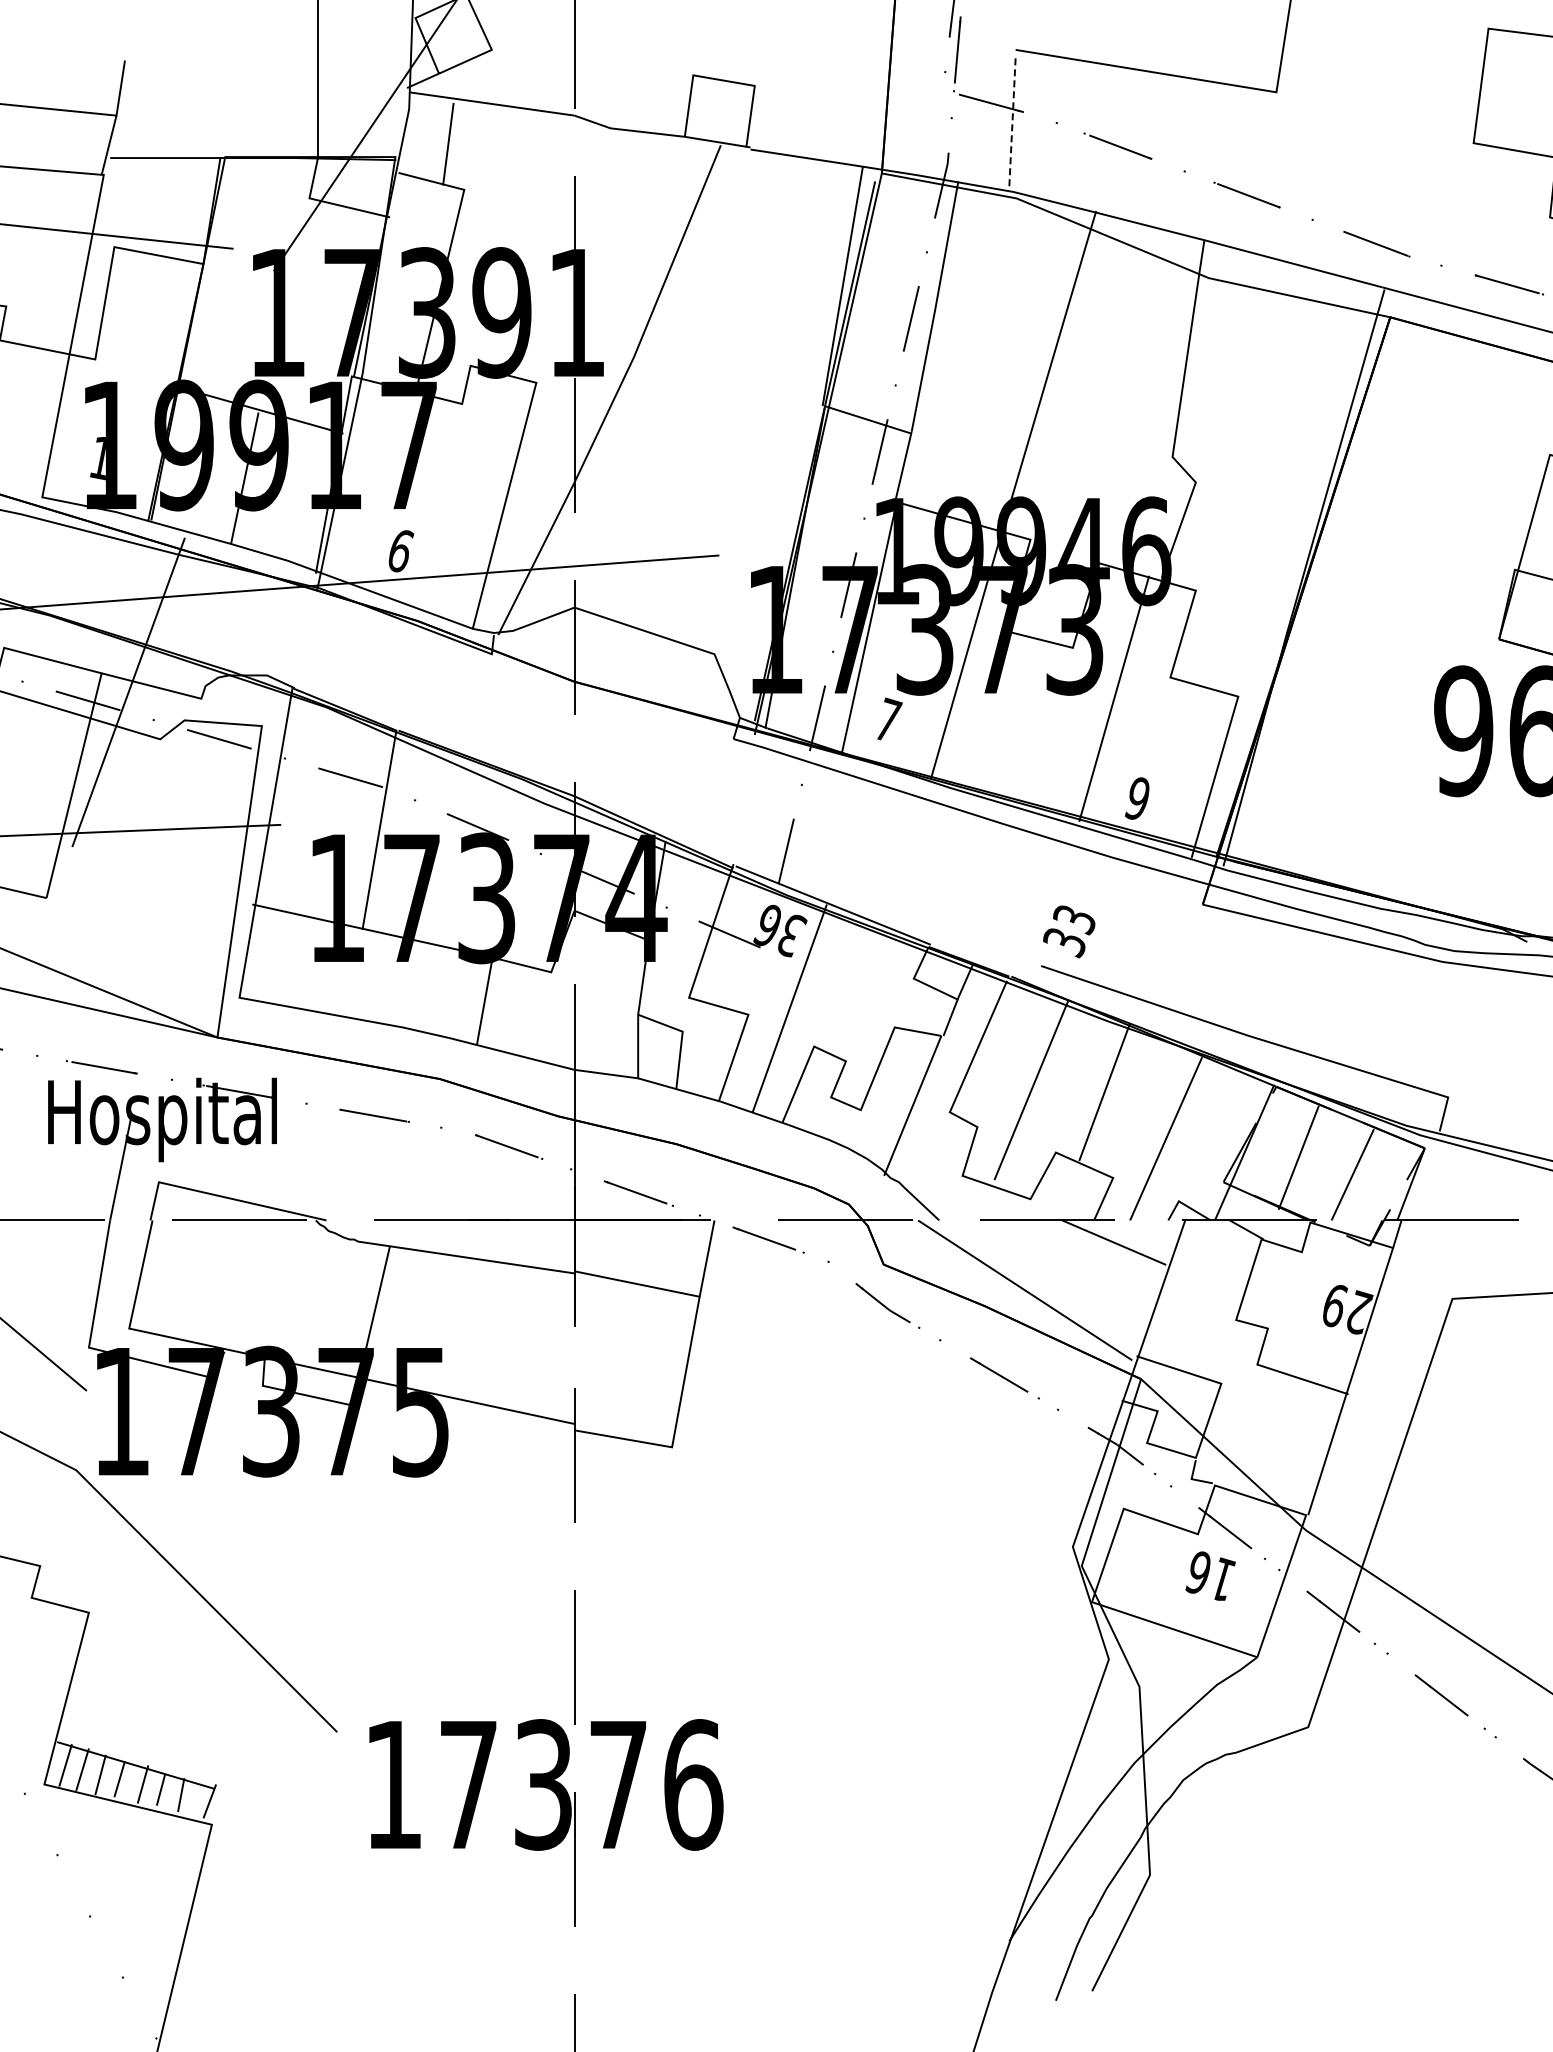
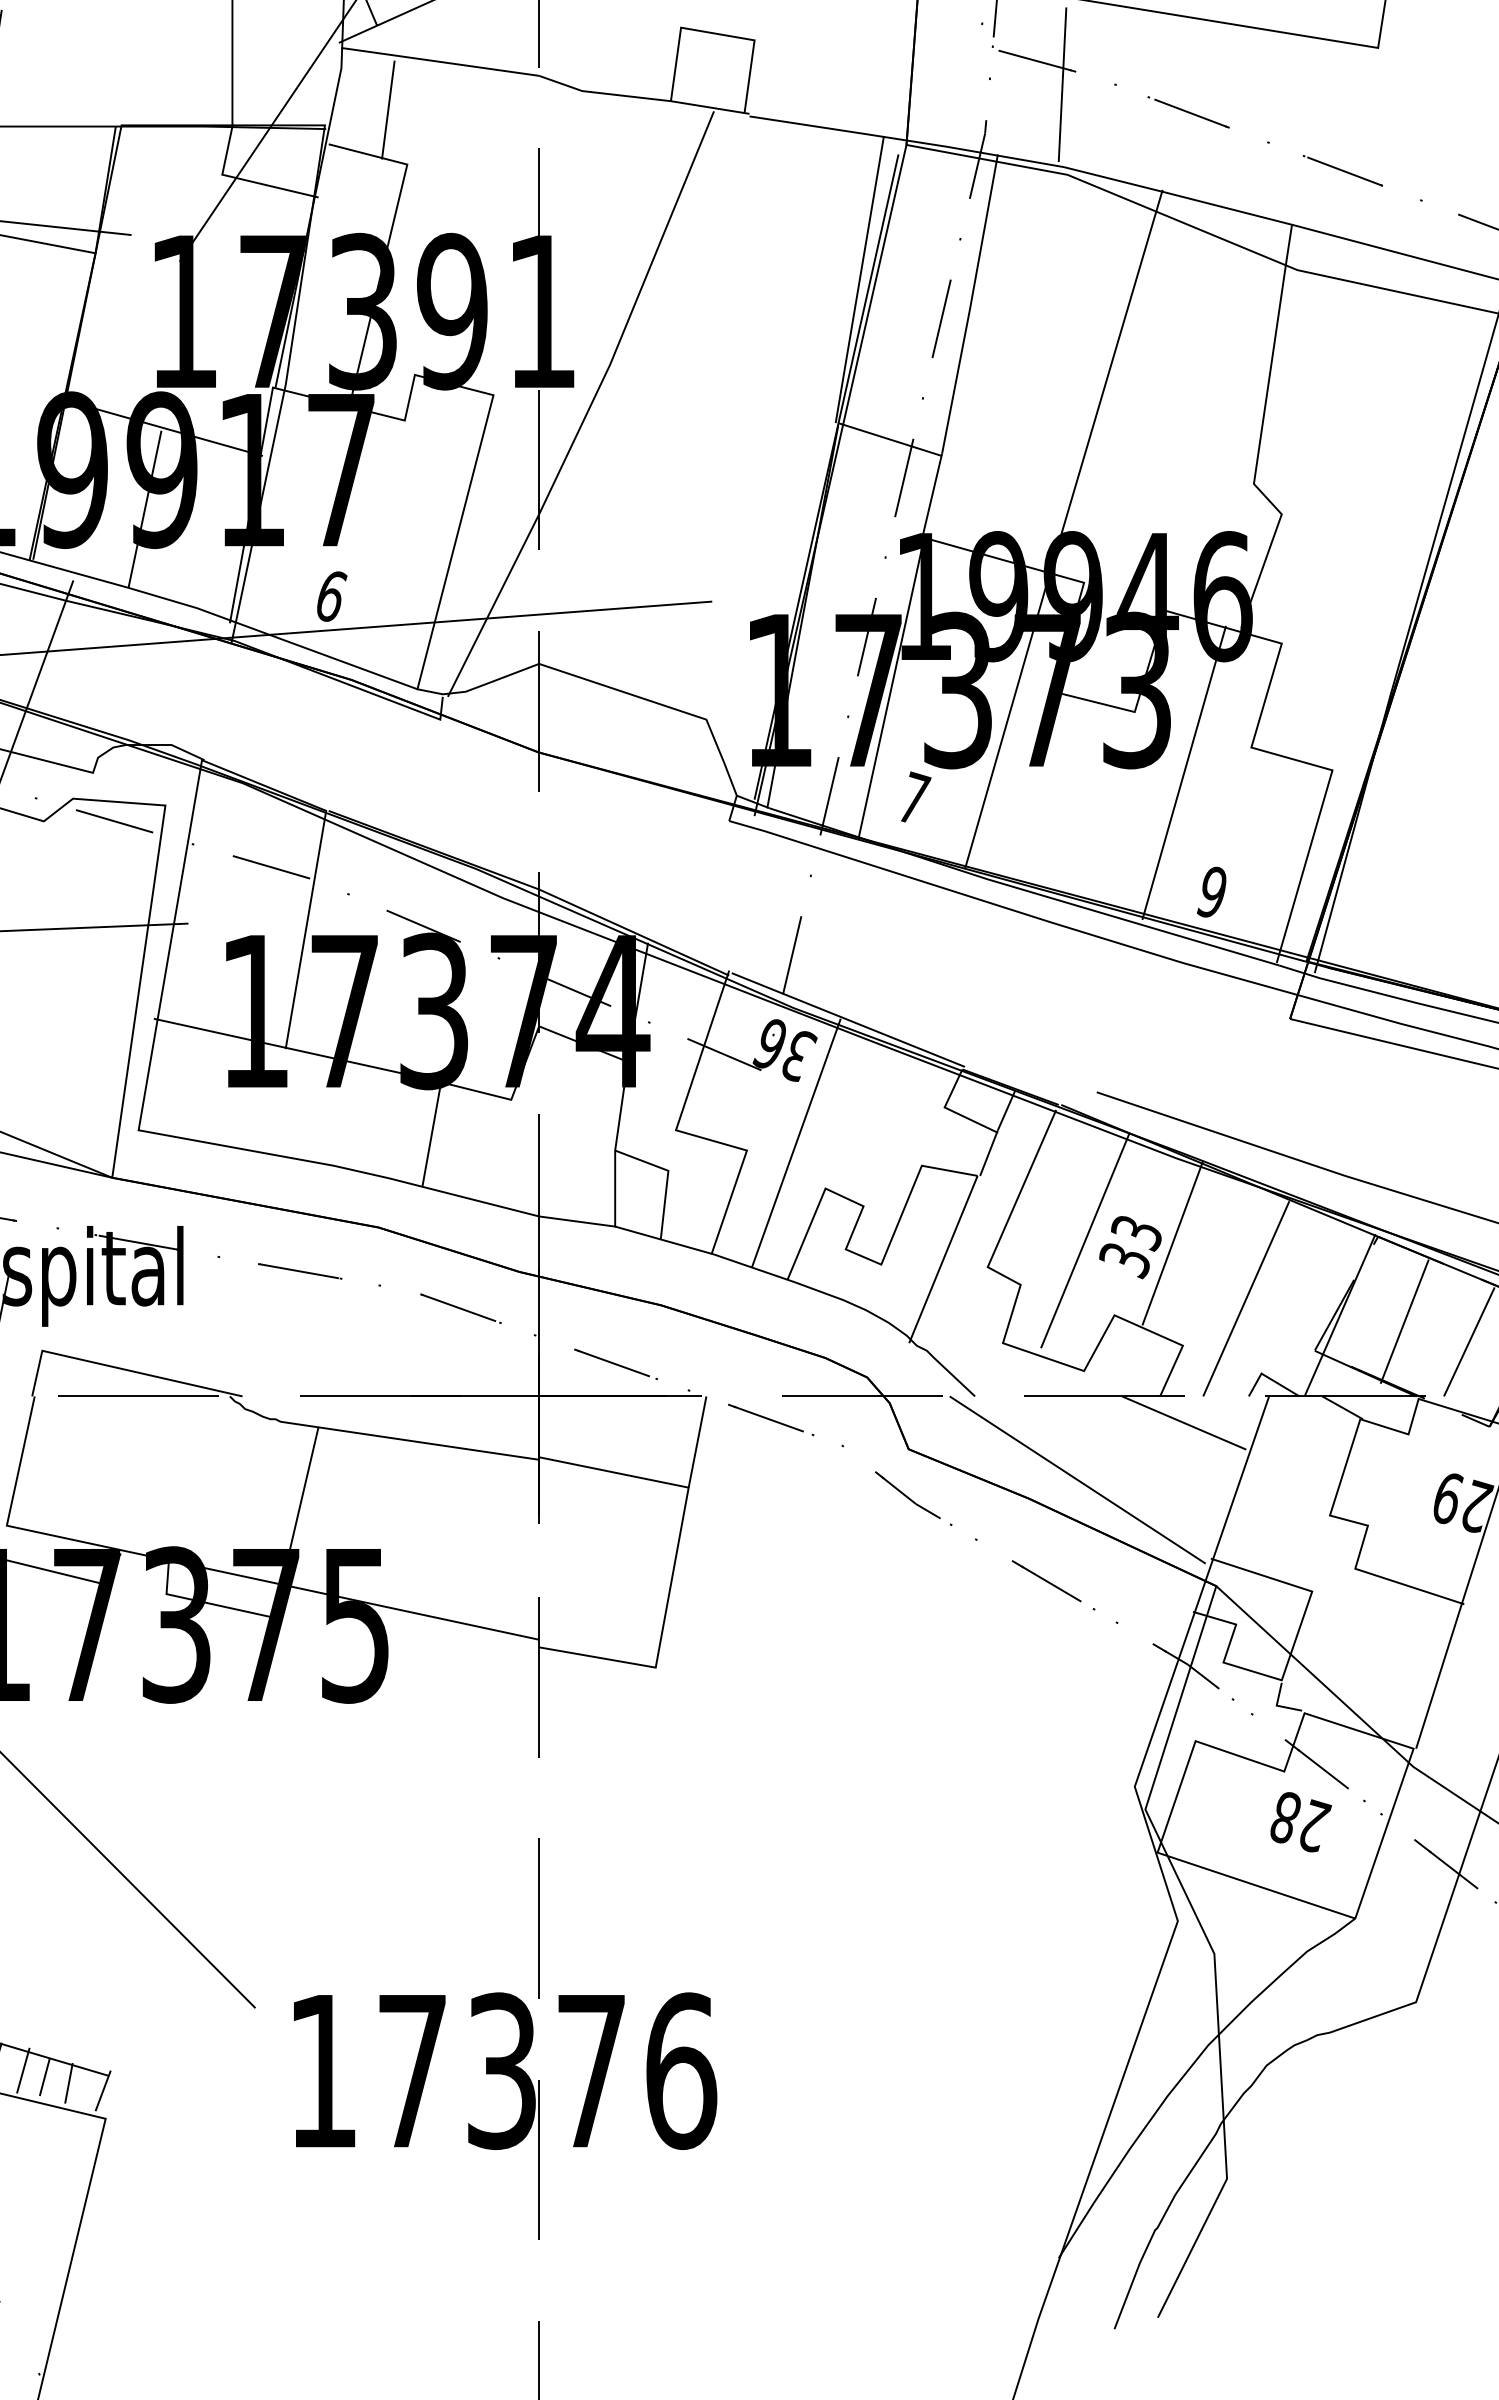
line: (1012, 123) -> (1062, 85), dashed -> solid
text: (1069, 931) -> (1130, 1247), moved
text: (1211, 1576) -> (1300, 1822), 16 -> 28

